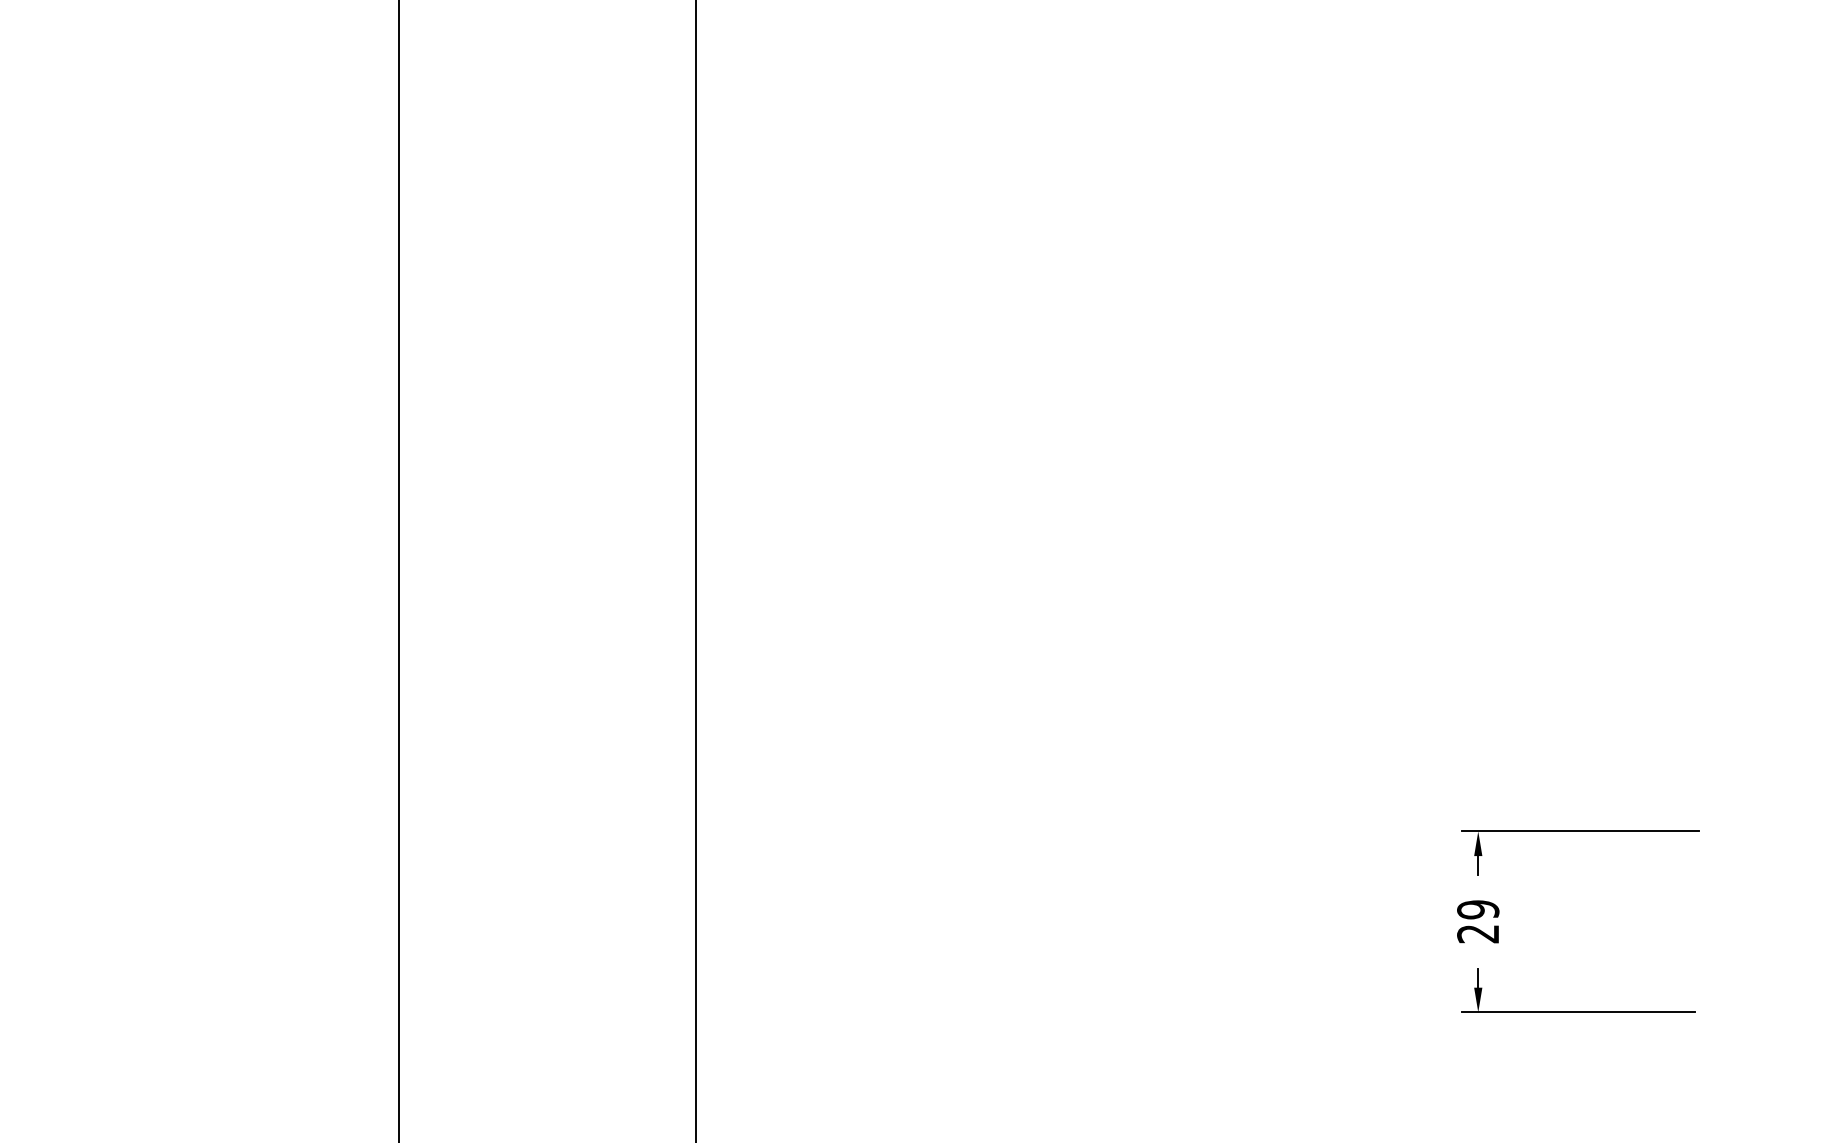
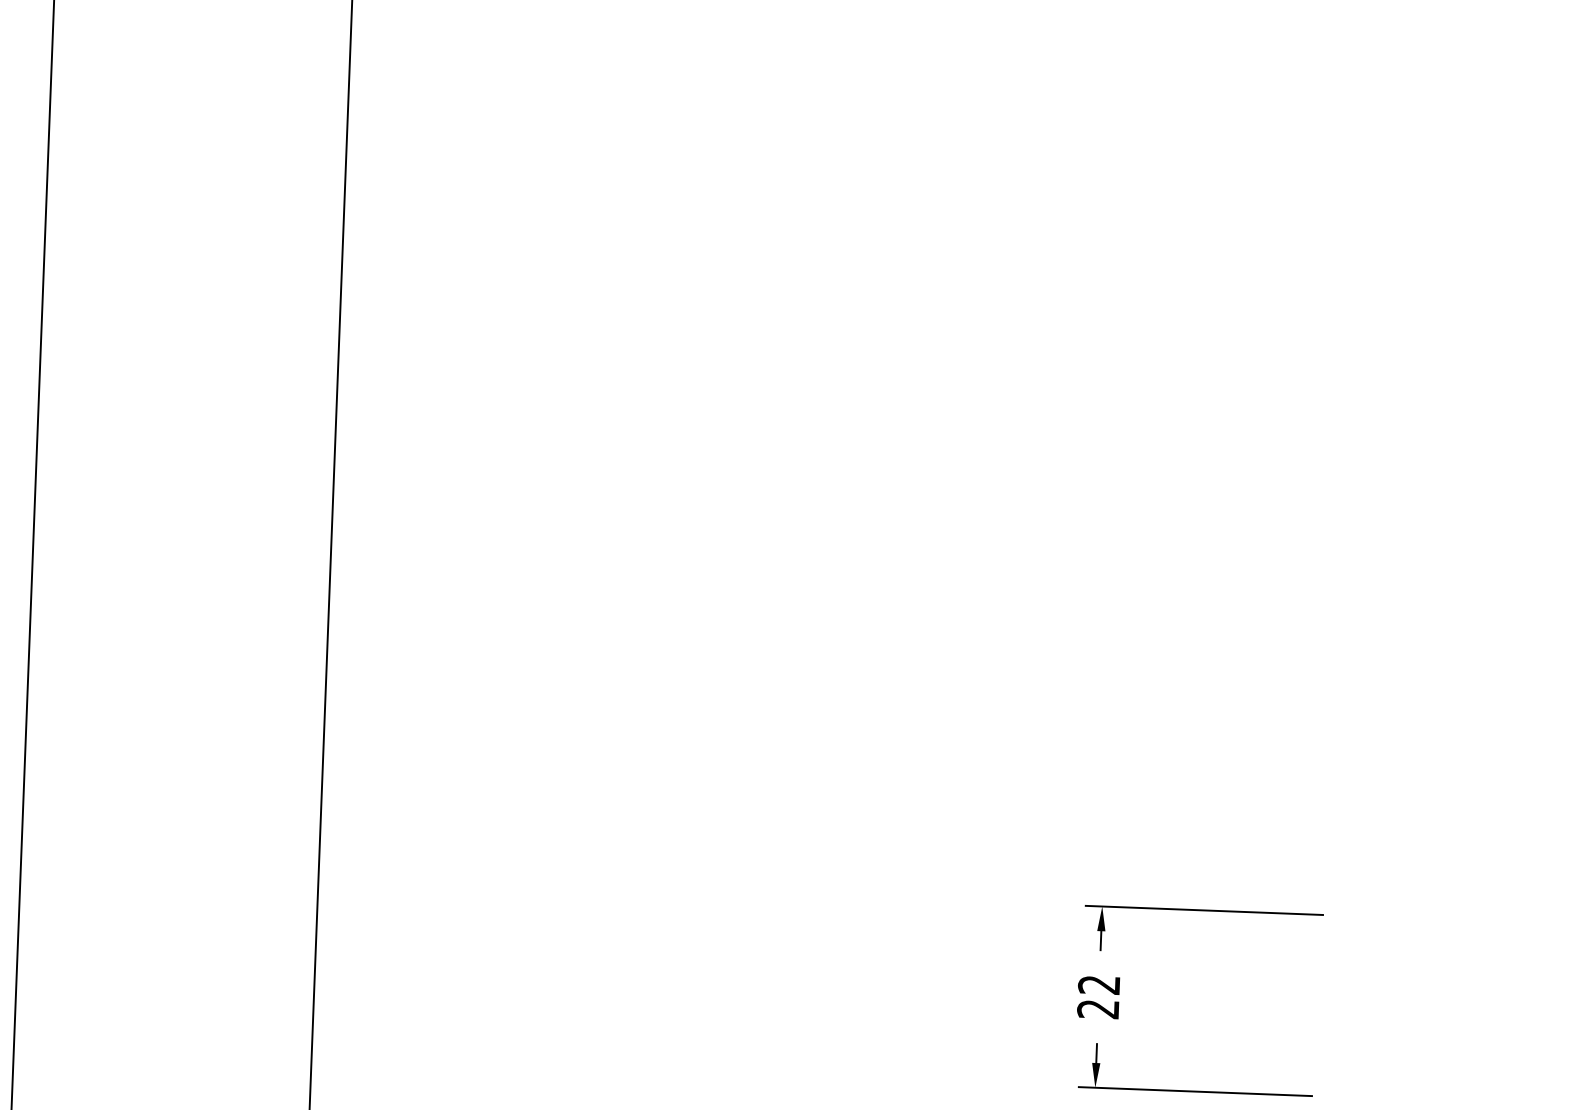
text: (1478, 909) -> (1099, 984), 29 -> 22

